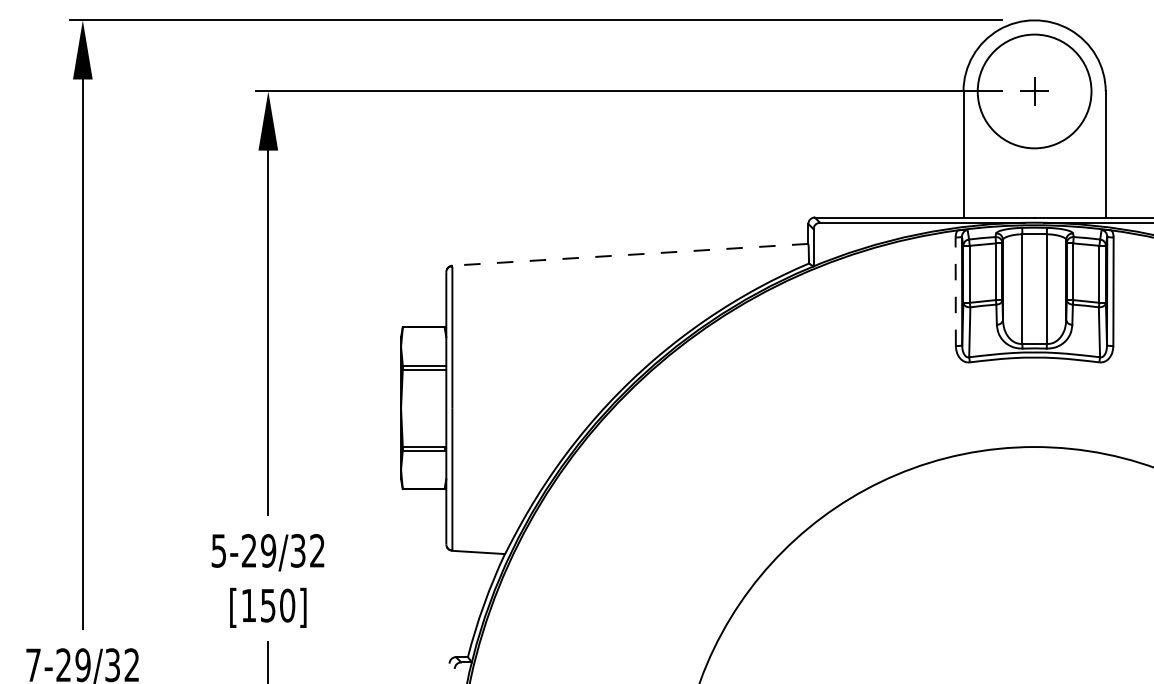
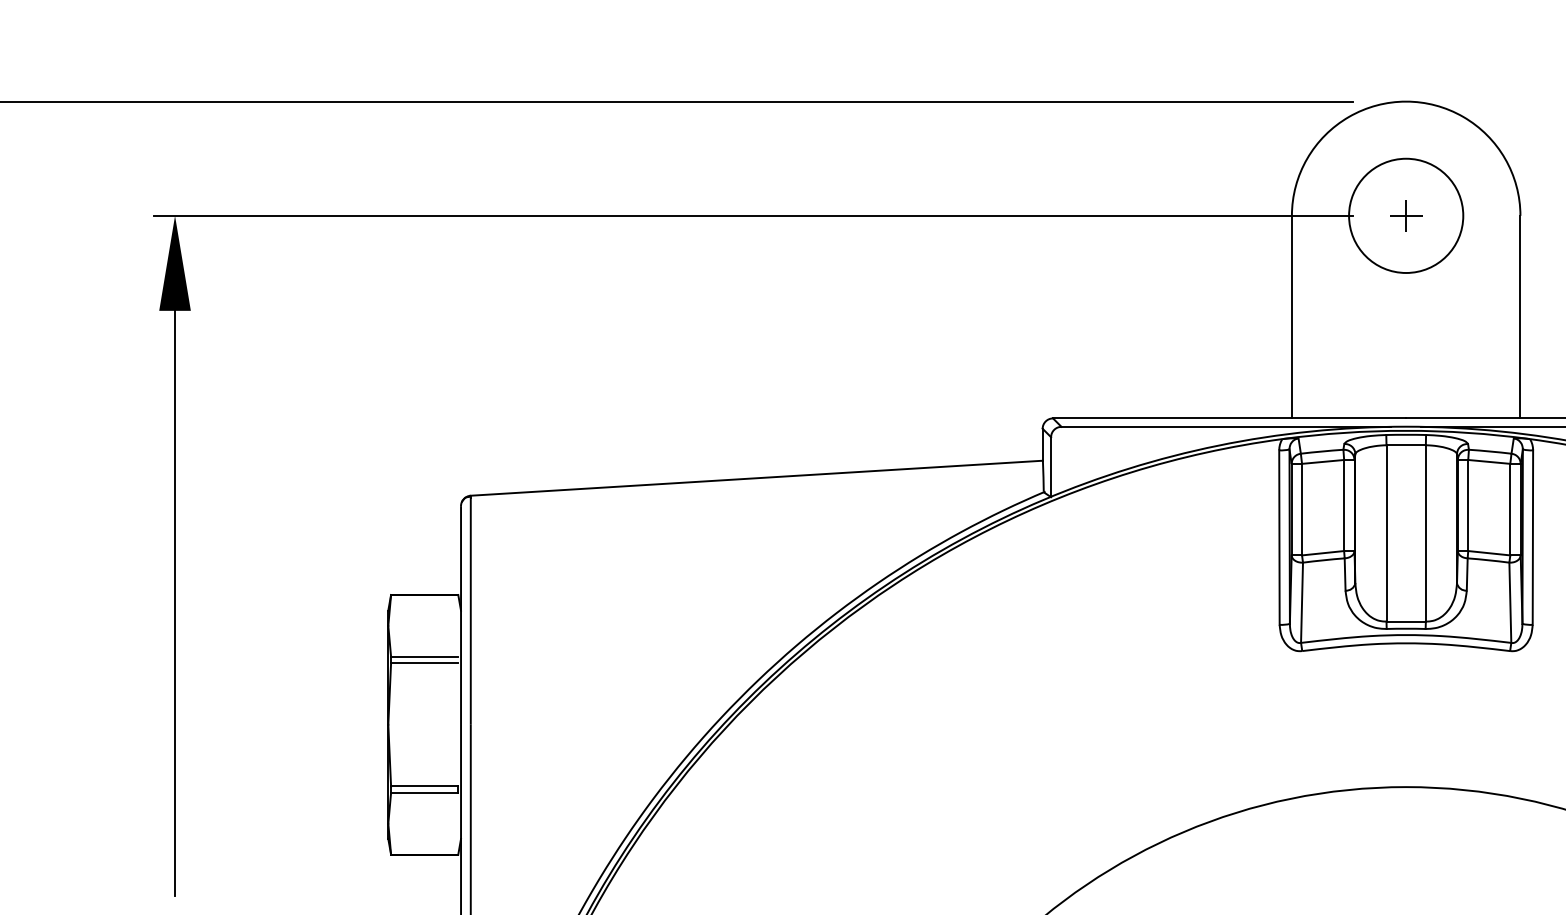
circle: (1034, 91) -> (1405, 215), size x0.62
part: (1034, 91) -> (1405, 215), size x0.71
line: (629, 254) -> (755, 477), dashed -> solid
line: (955, 291) -> (1279, 537), dashed -> solid

